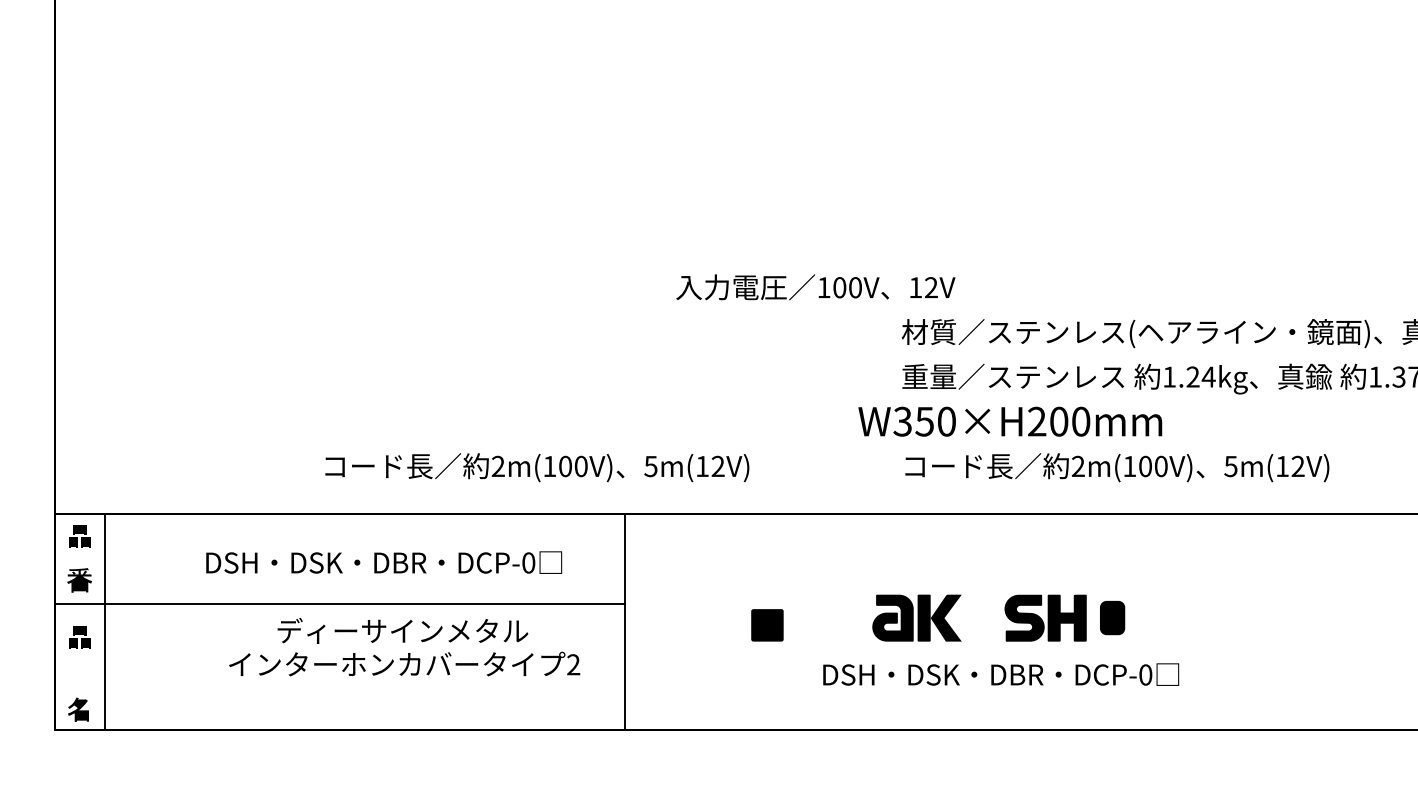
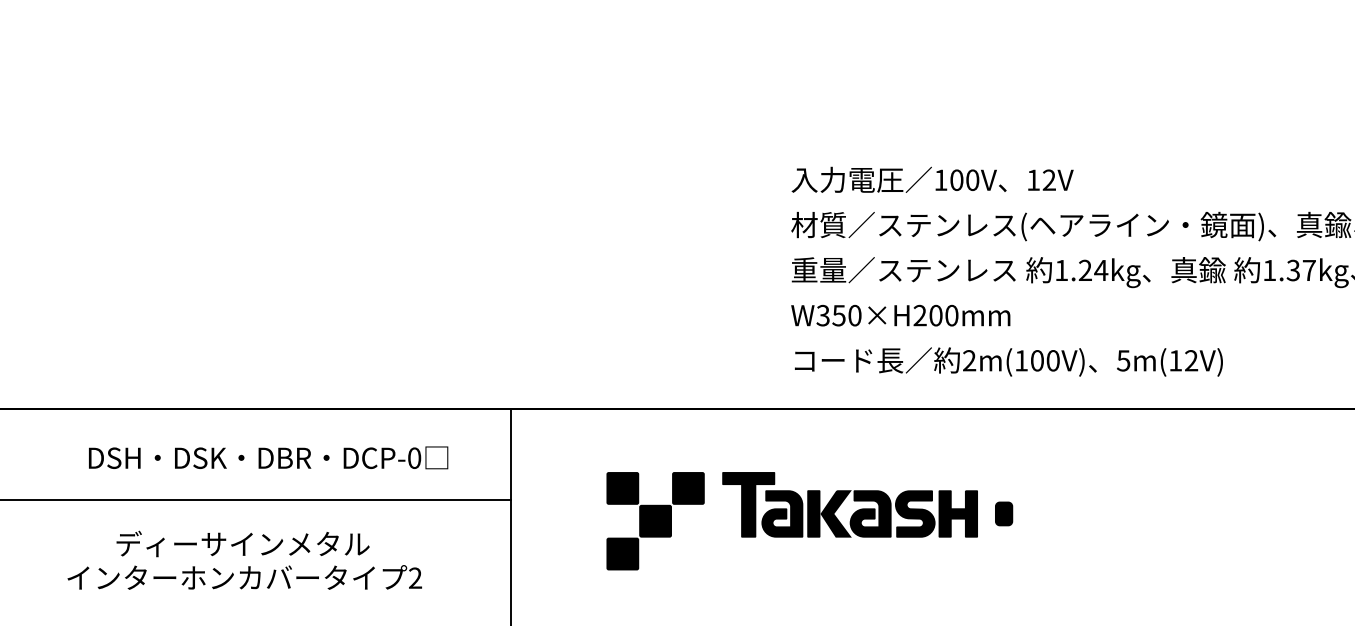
part: (823, 287) -> (940, 180), moved
part: (1009, 421) -> (900, 315), size x0.71
part: (537, 467) -> (423, 361), removed
fill: (734, 592) -> (622, 488), added
fill: (799, 592) -> (687, 488), added
fill: (859, 608) -> (748, 504), added
fill: (980, 617) -> (870, 513), added
part: (1112, 618) -> (1004, 514), size x0.71
part: (404, 646) -> (244, 559), moved
fill: (734, 657) -> (622, 553), added
part: (1001, 674) -> (891, 570), removed

